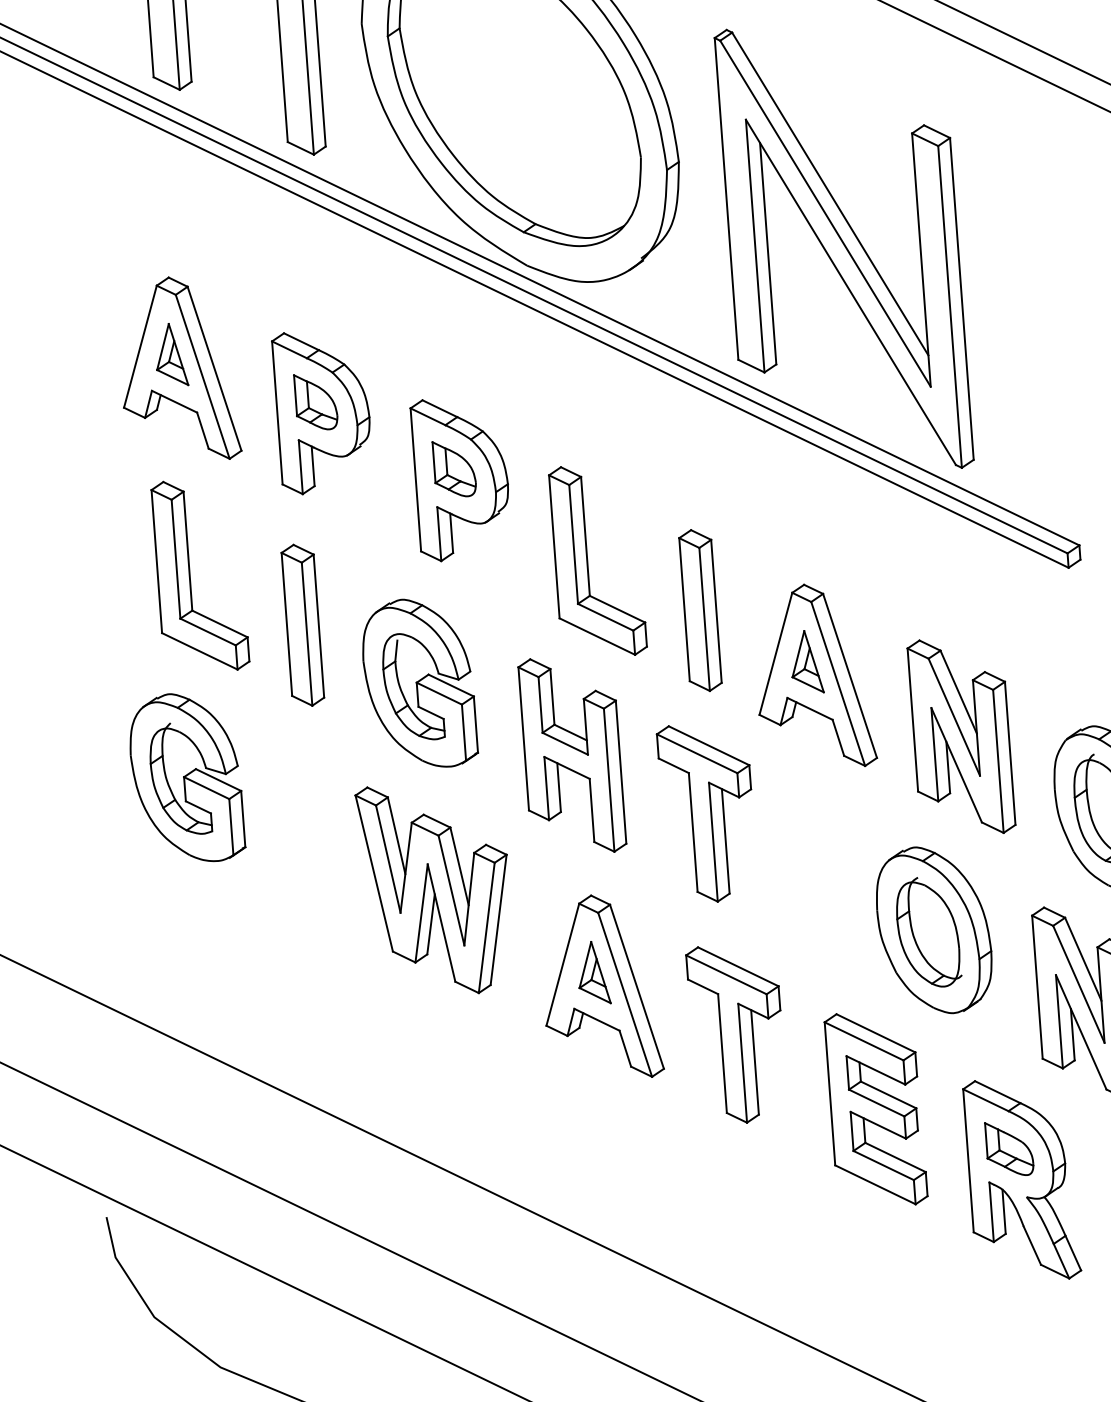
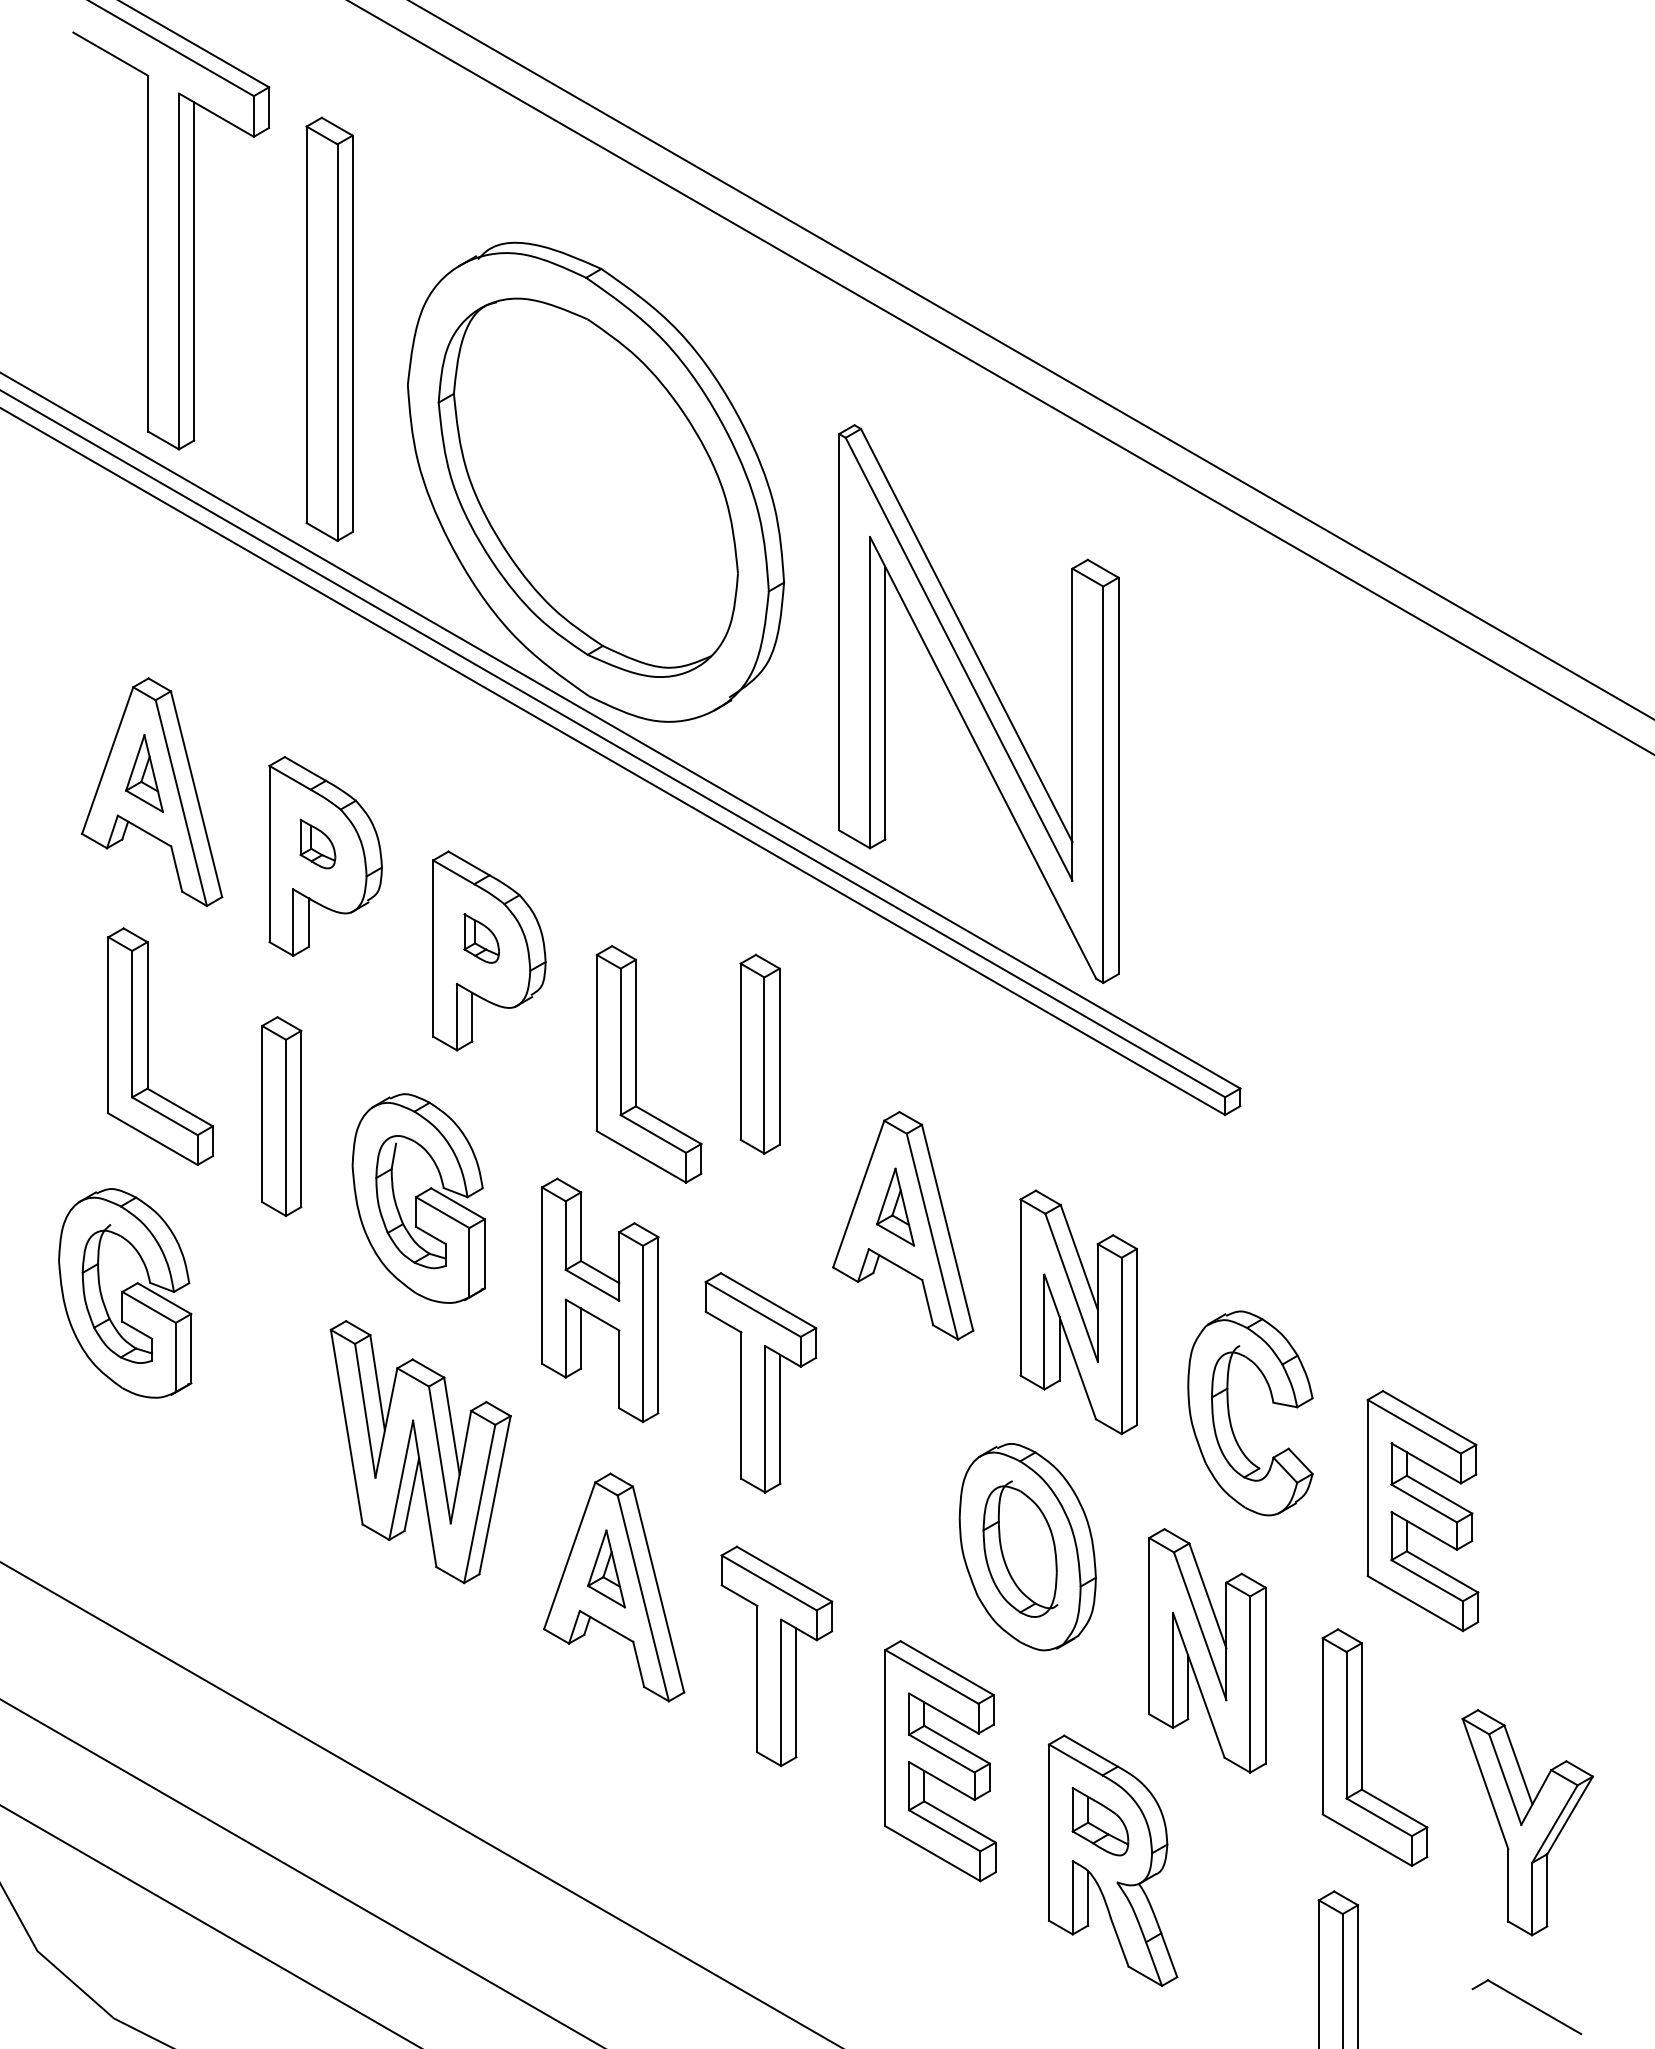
part: (315, 401) -> (317, 843), size x0.7
part: (454, 468) -> (481, 938), size x0.7
part: (699, 609) -> (759, 1053), moved

